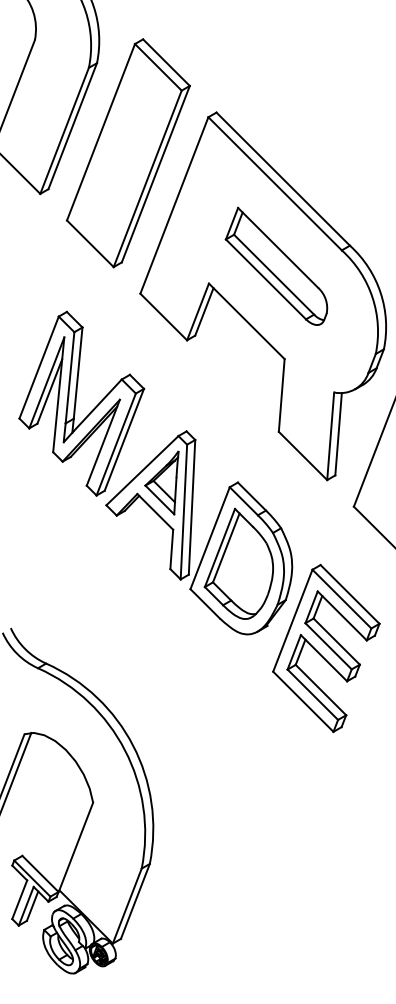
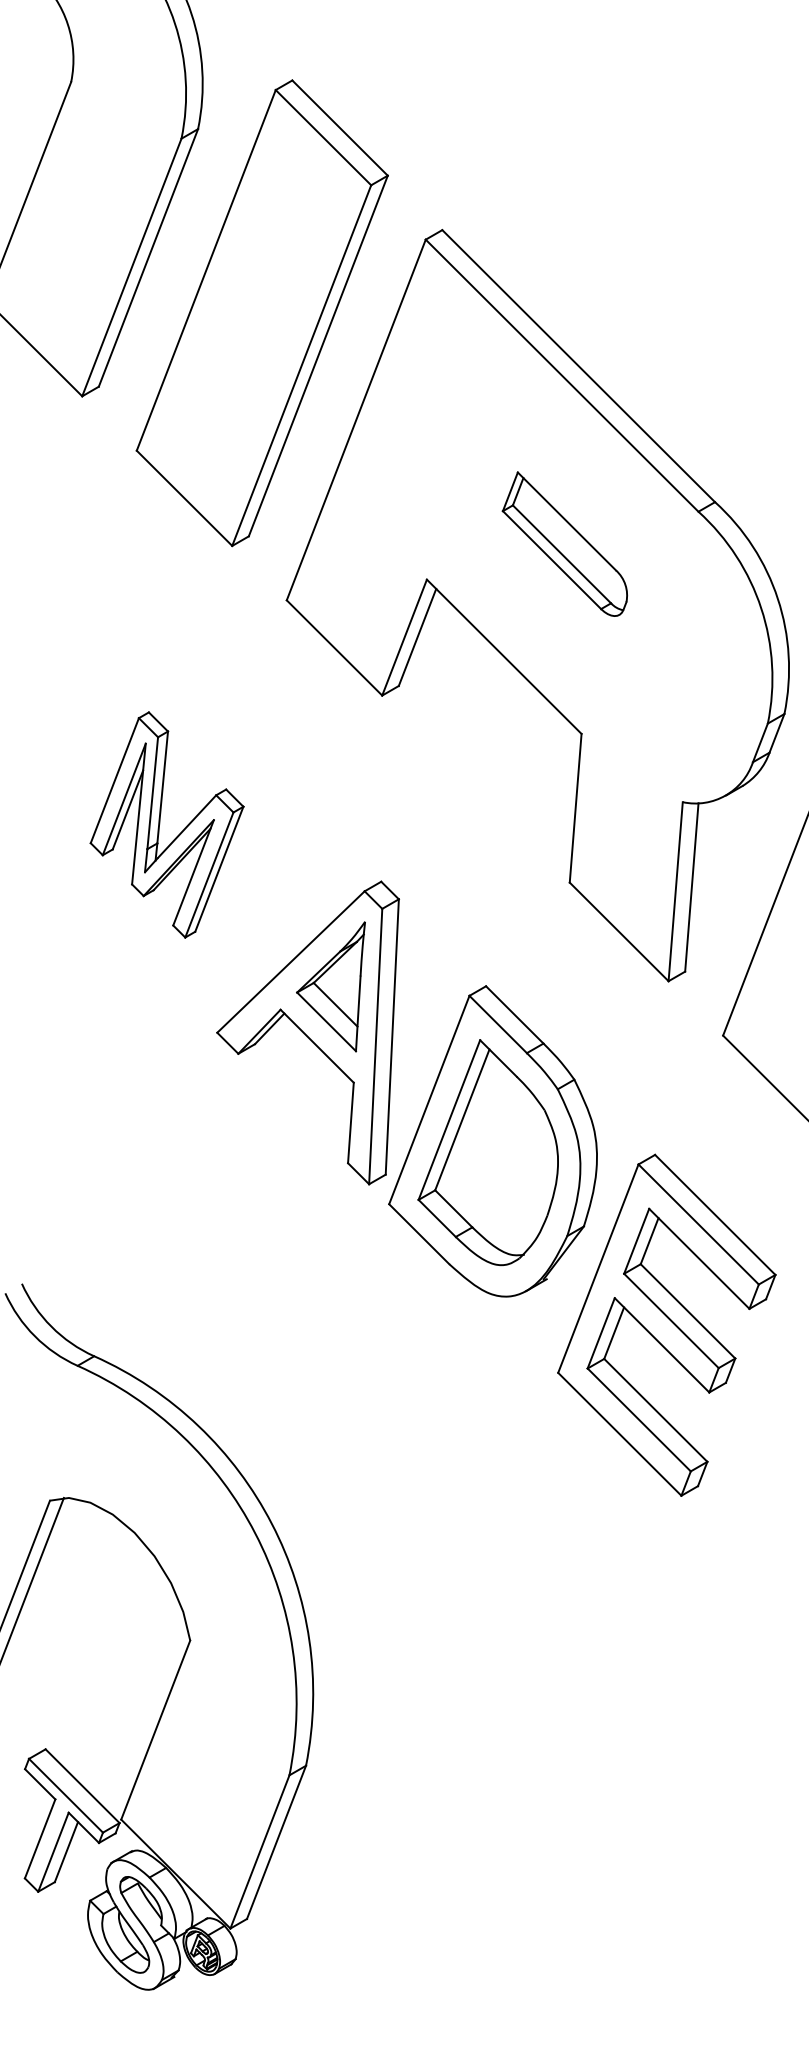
part: (276, 265) -> (564, 542), size x0.6
part: (81, 403) -> (166, 824), size x0.6

